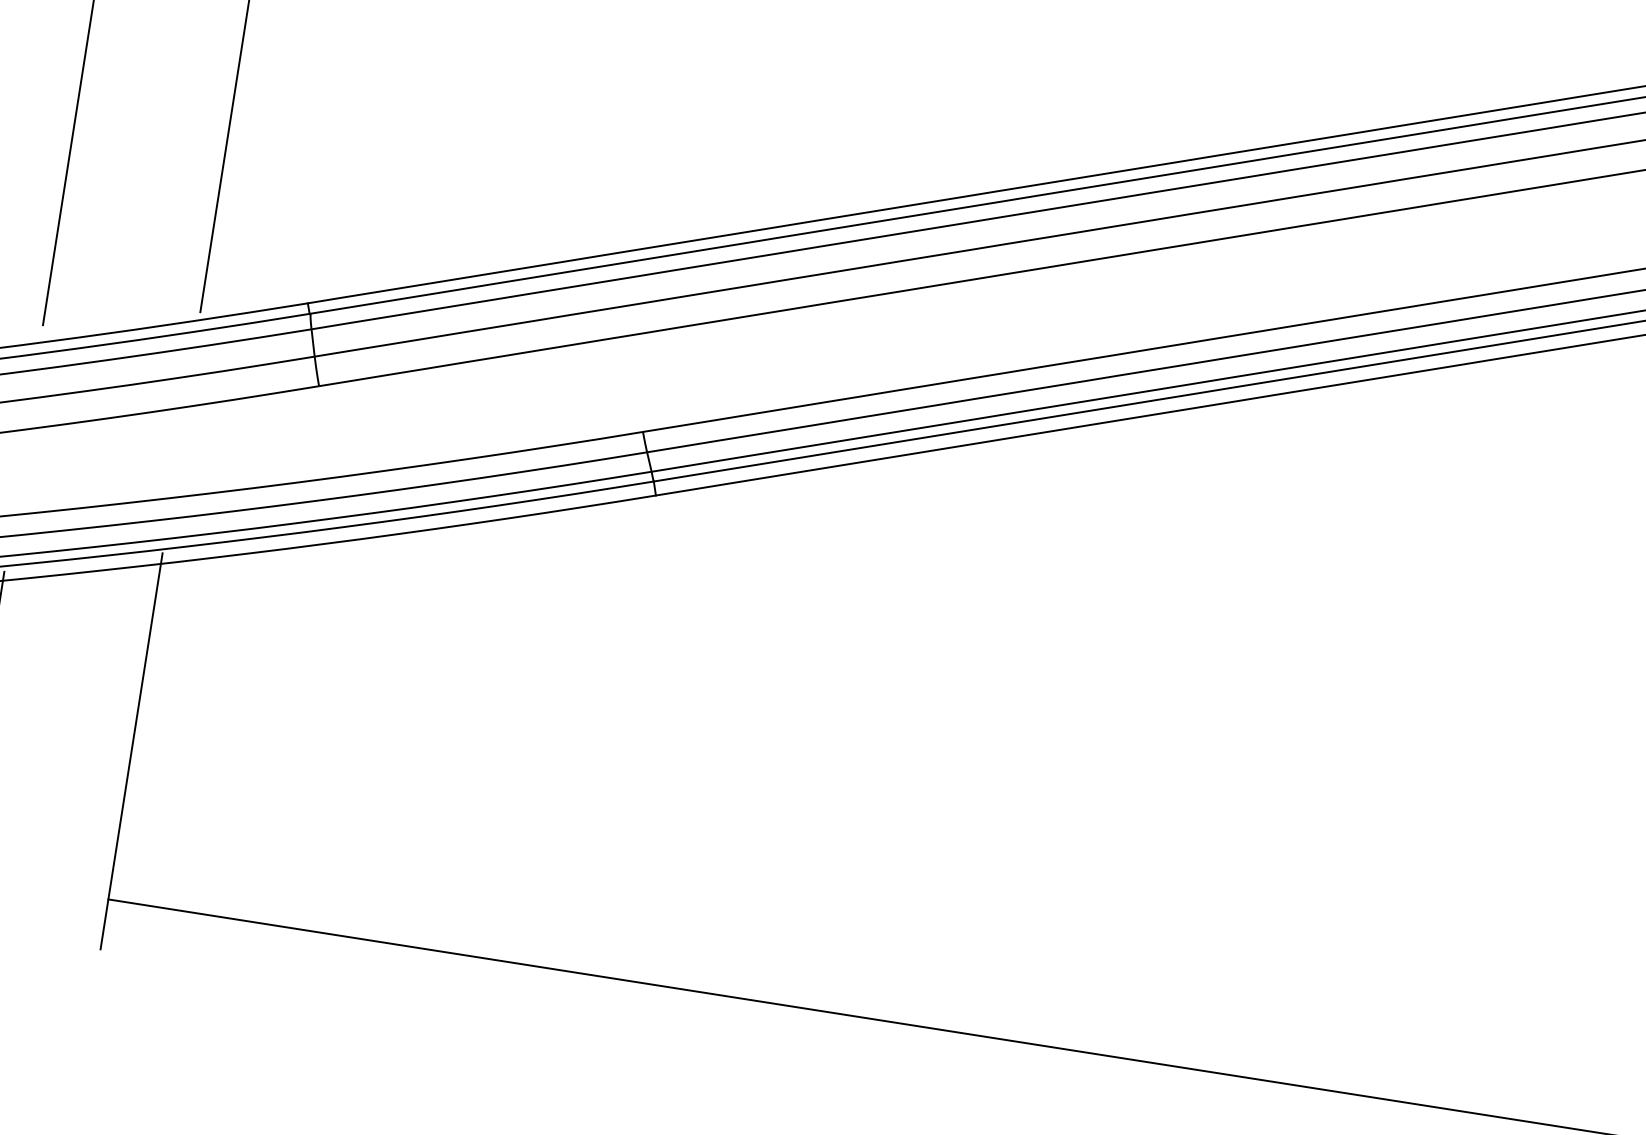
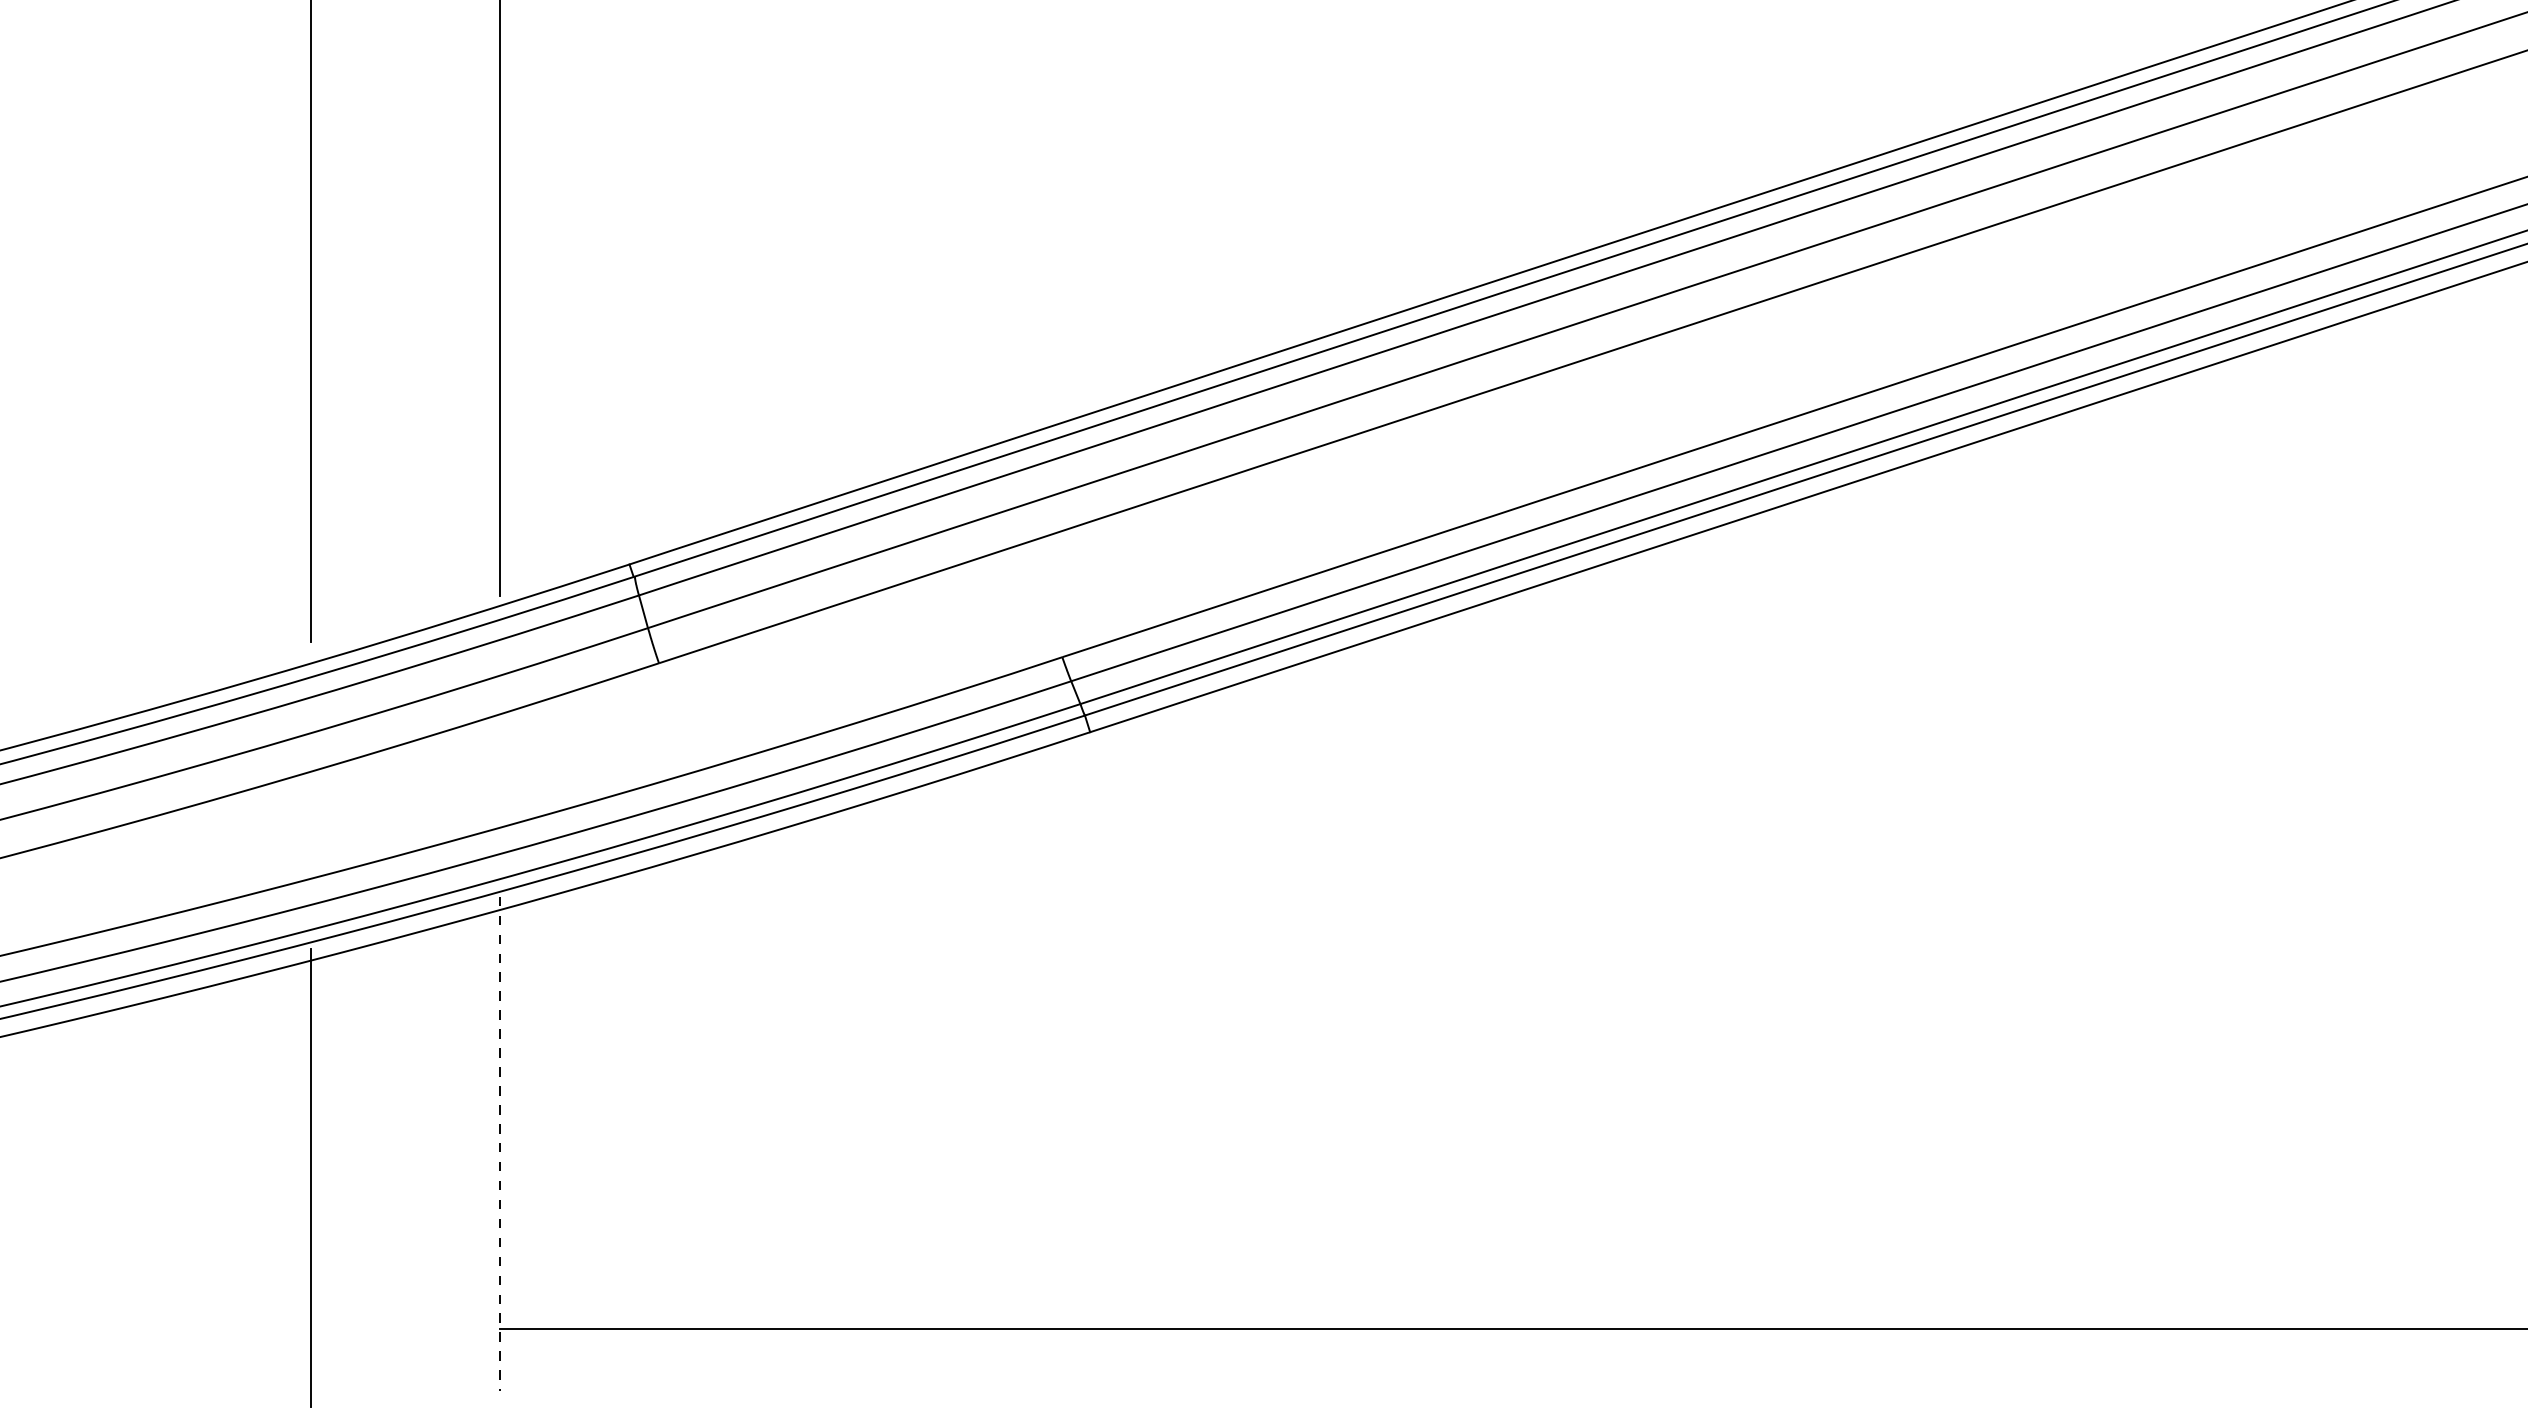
line: (131, 751) -> (500, 1144), solid -> dashed

